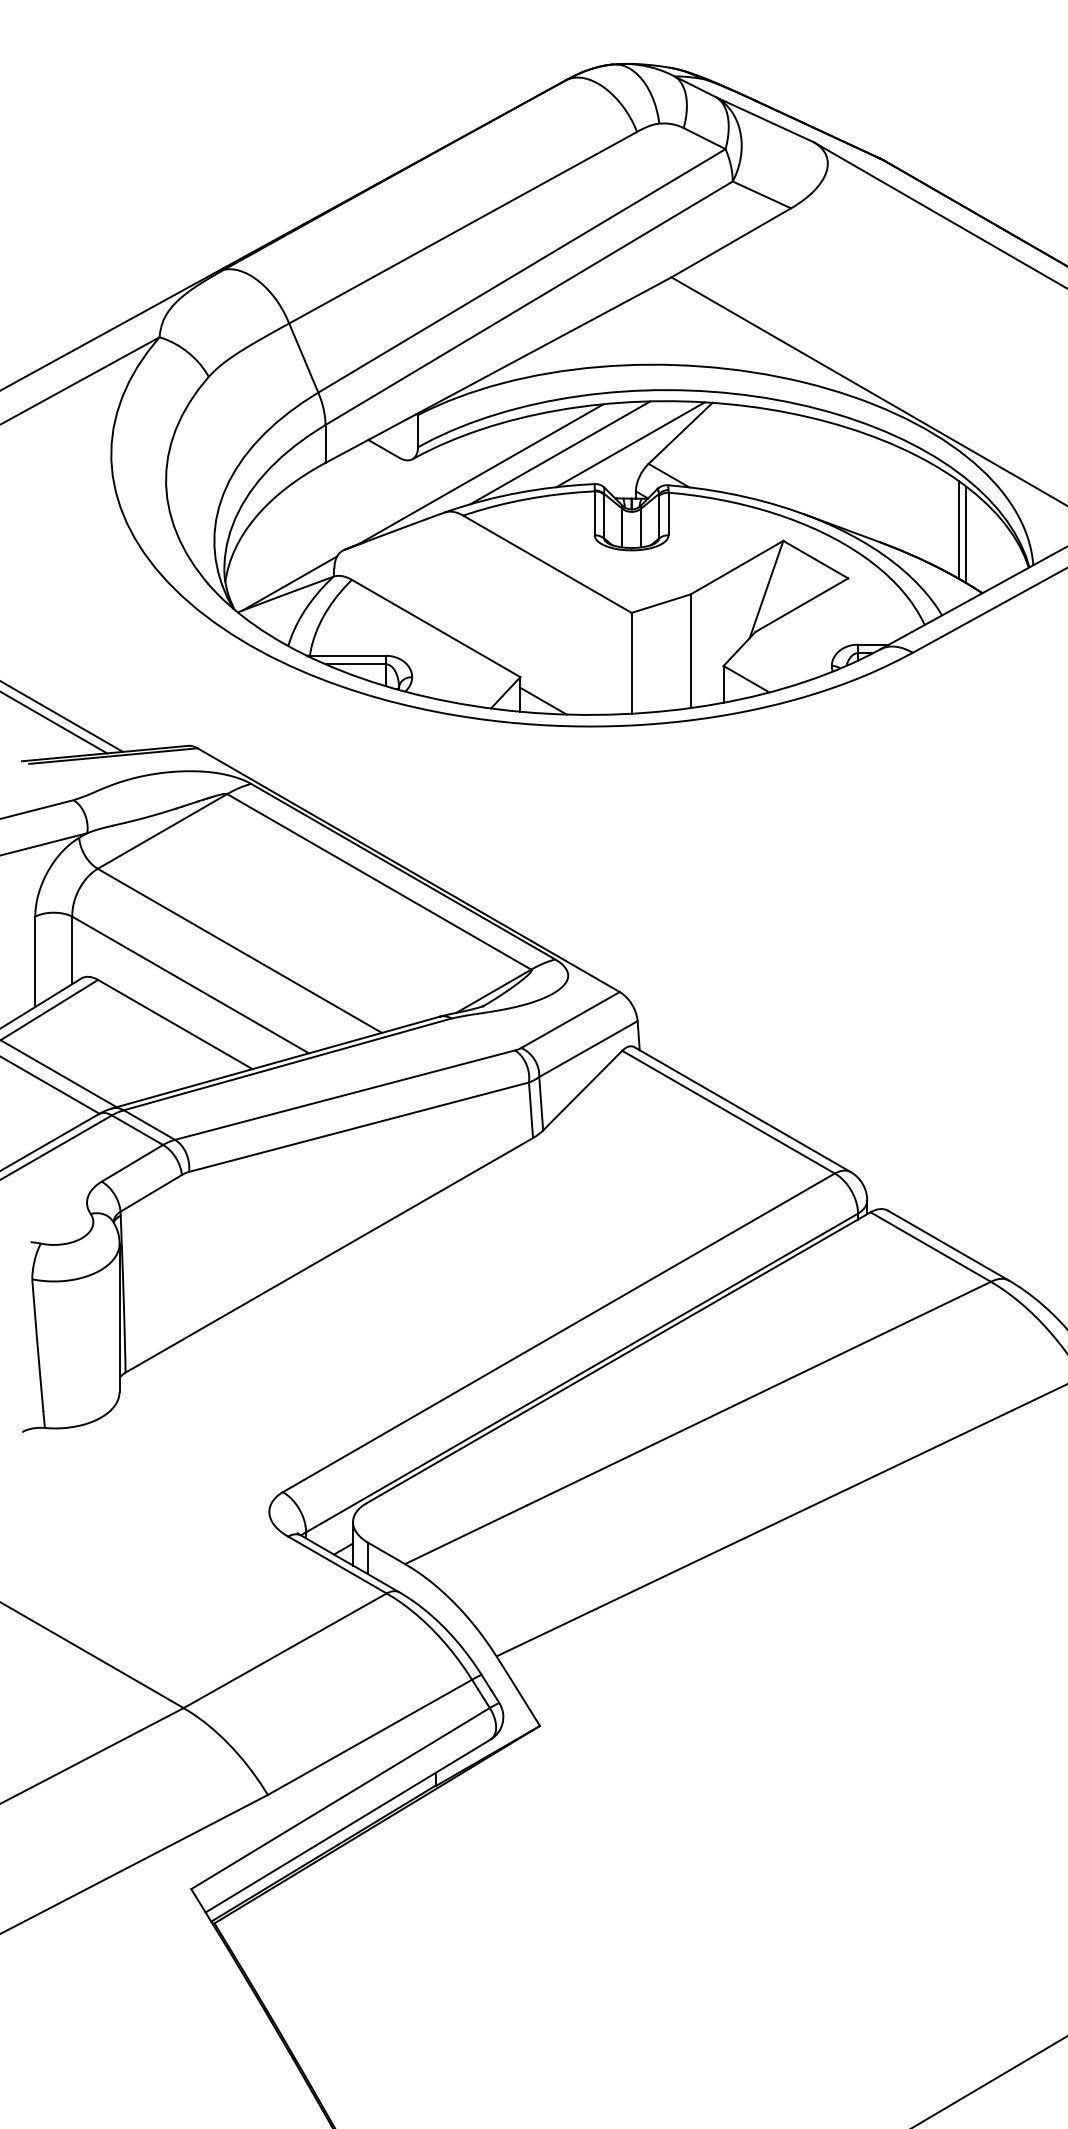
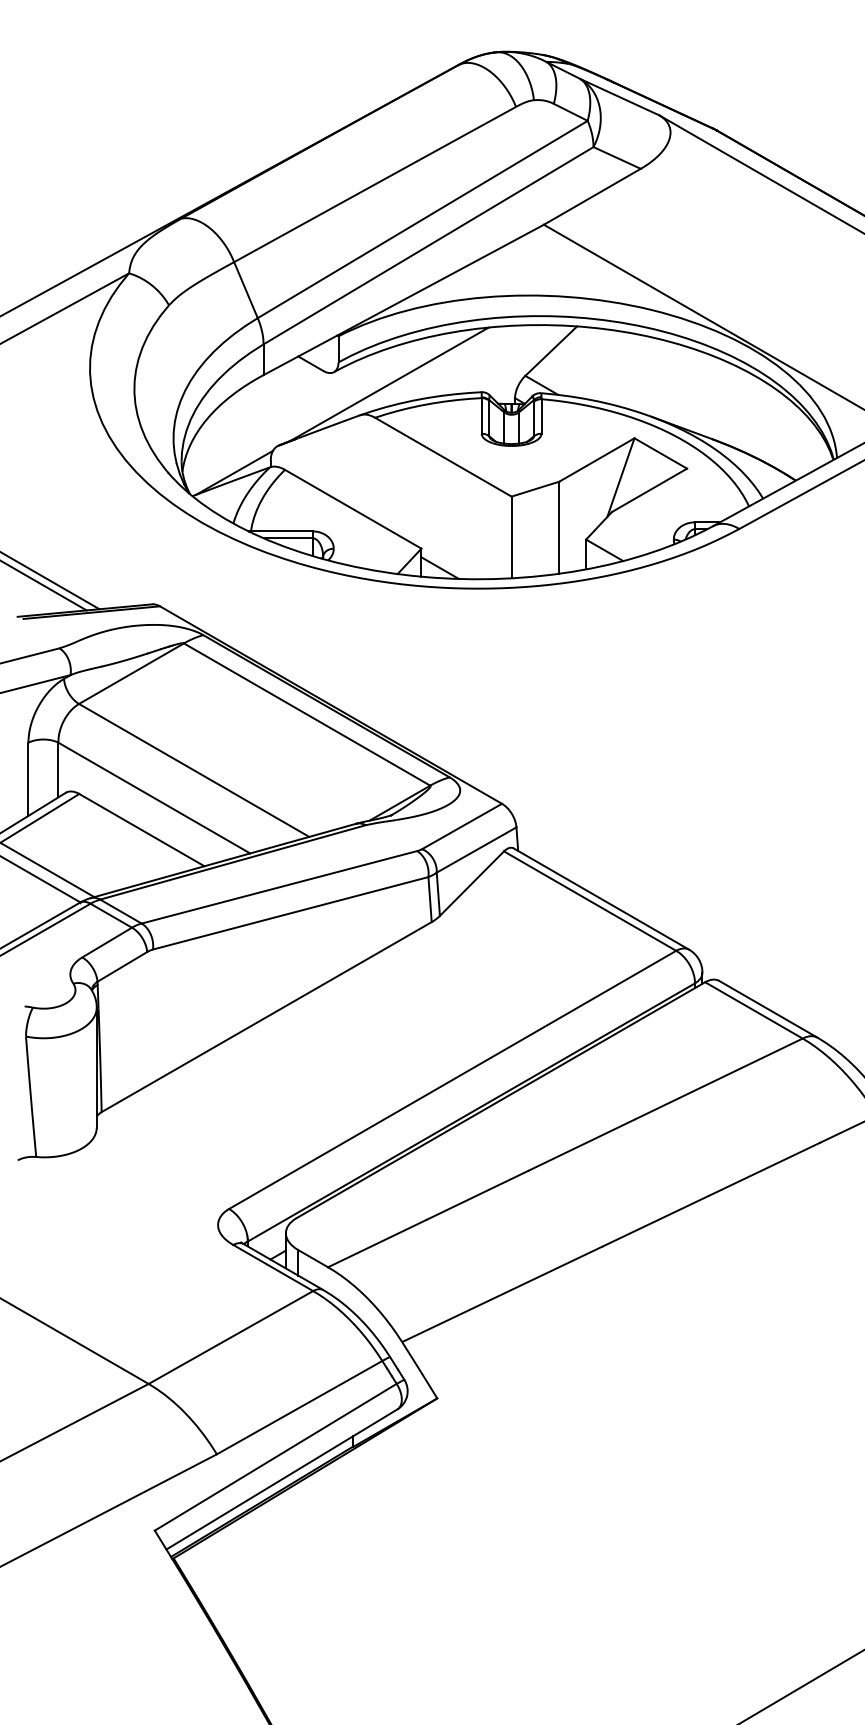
line: (630, 444) -> (510, 360), removed
line: (560, 452) -> (453, 366), removed
line: (958, 529) -> (776, 429), removed
line: (966, 534) -> (782, 433), removed

